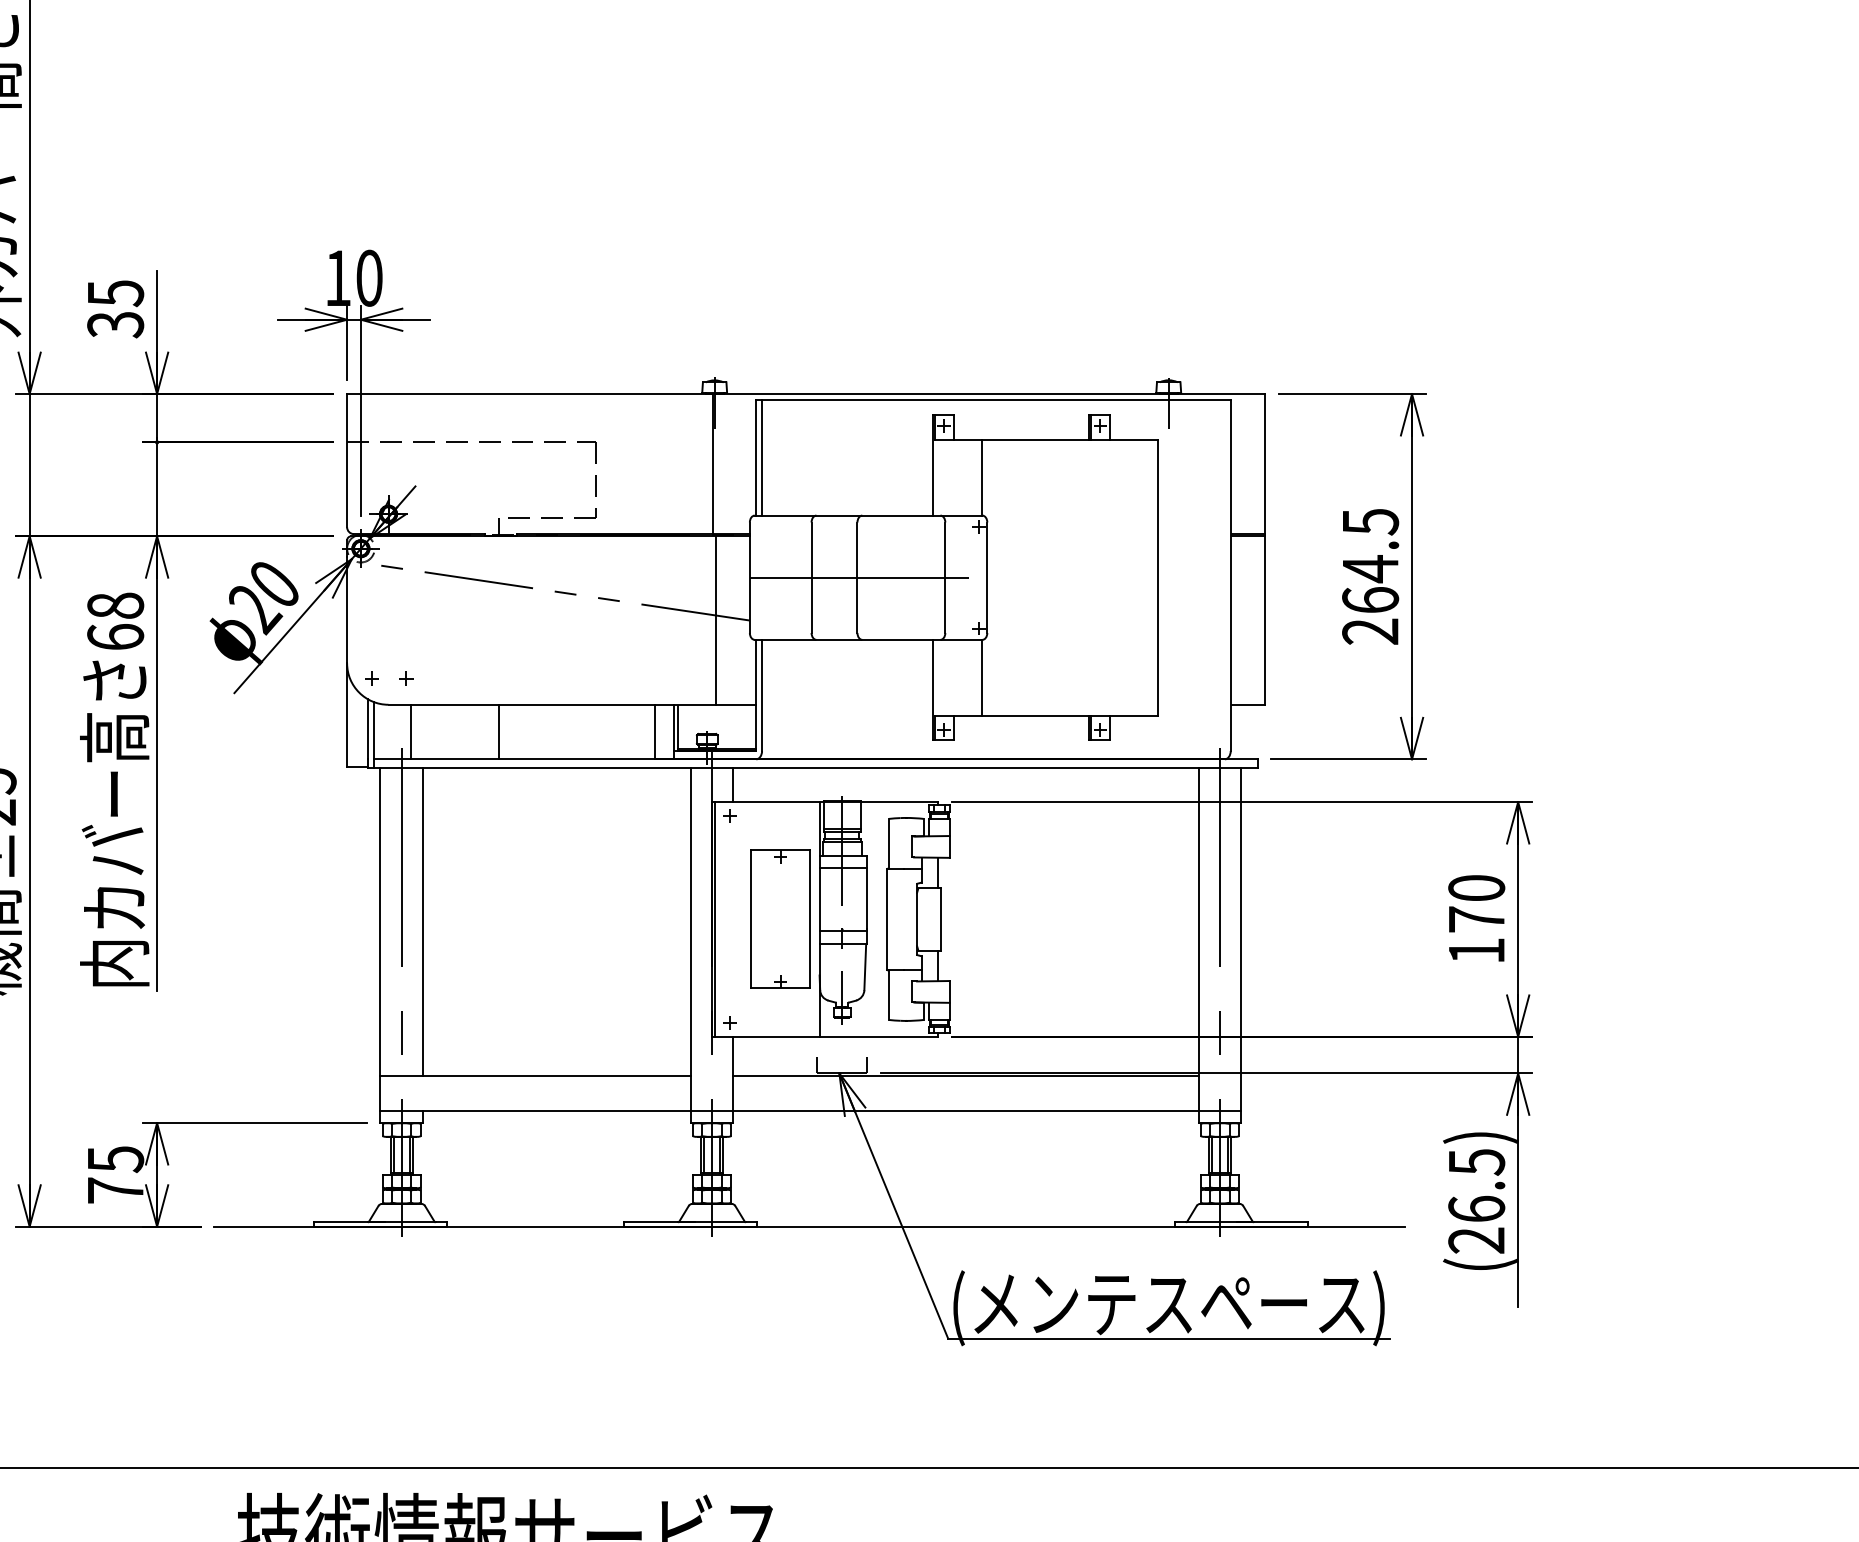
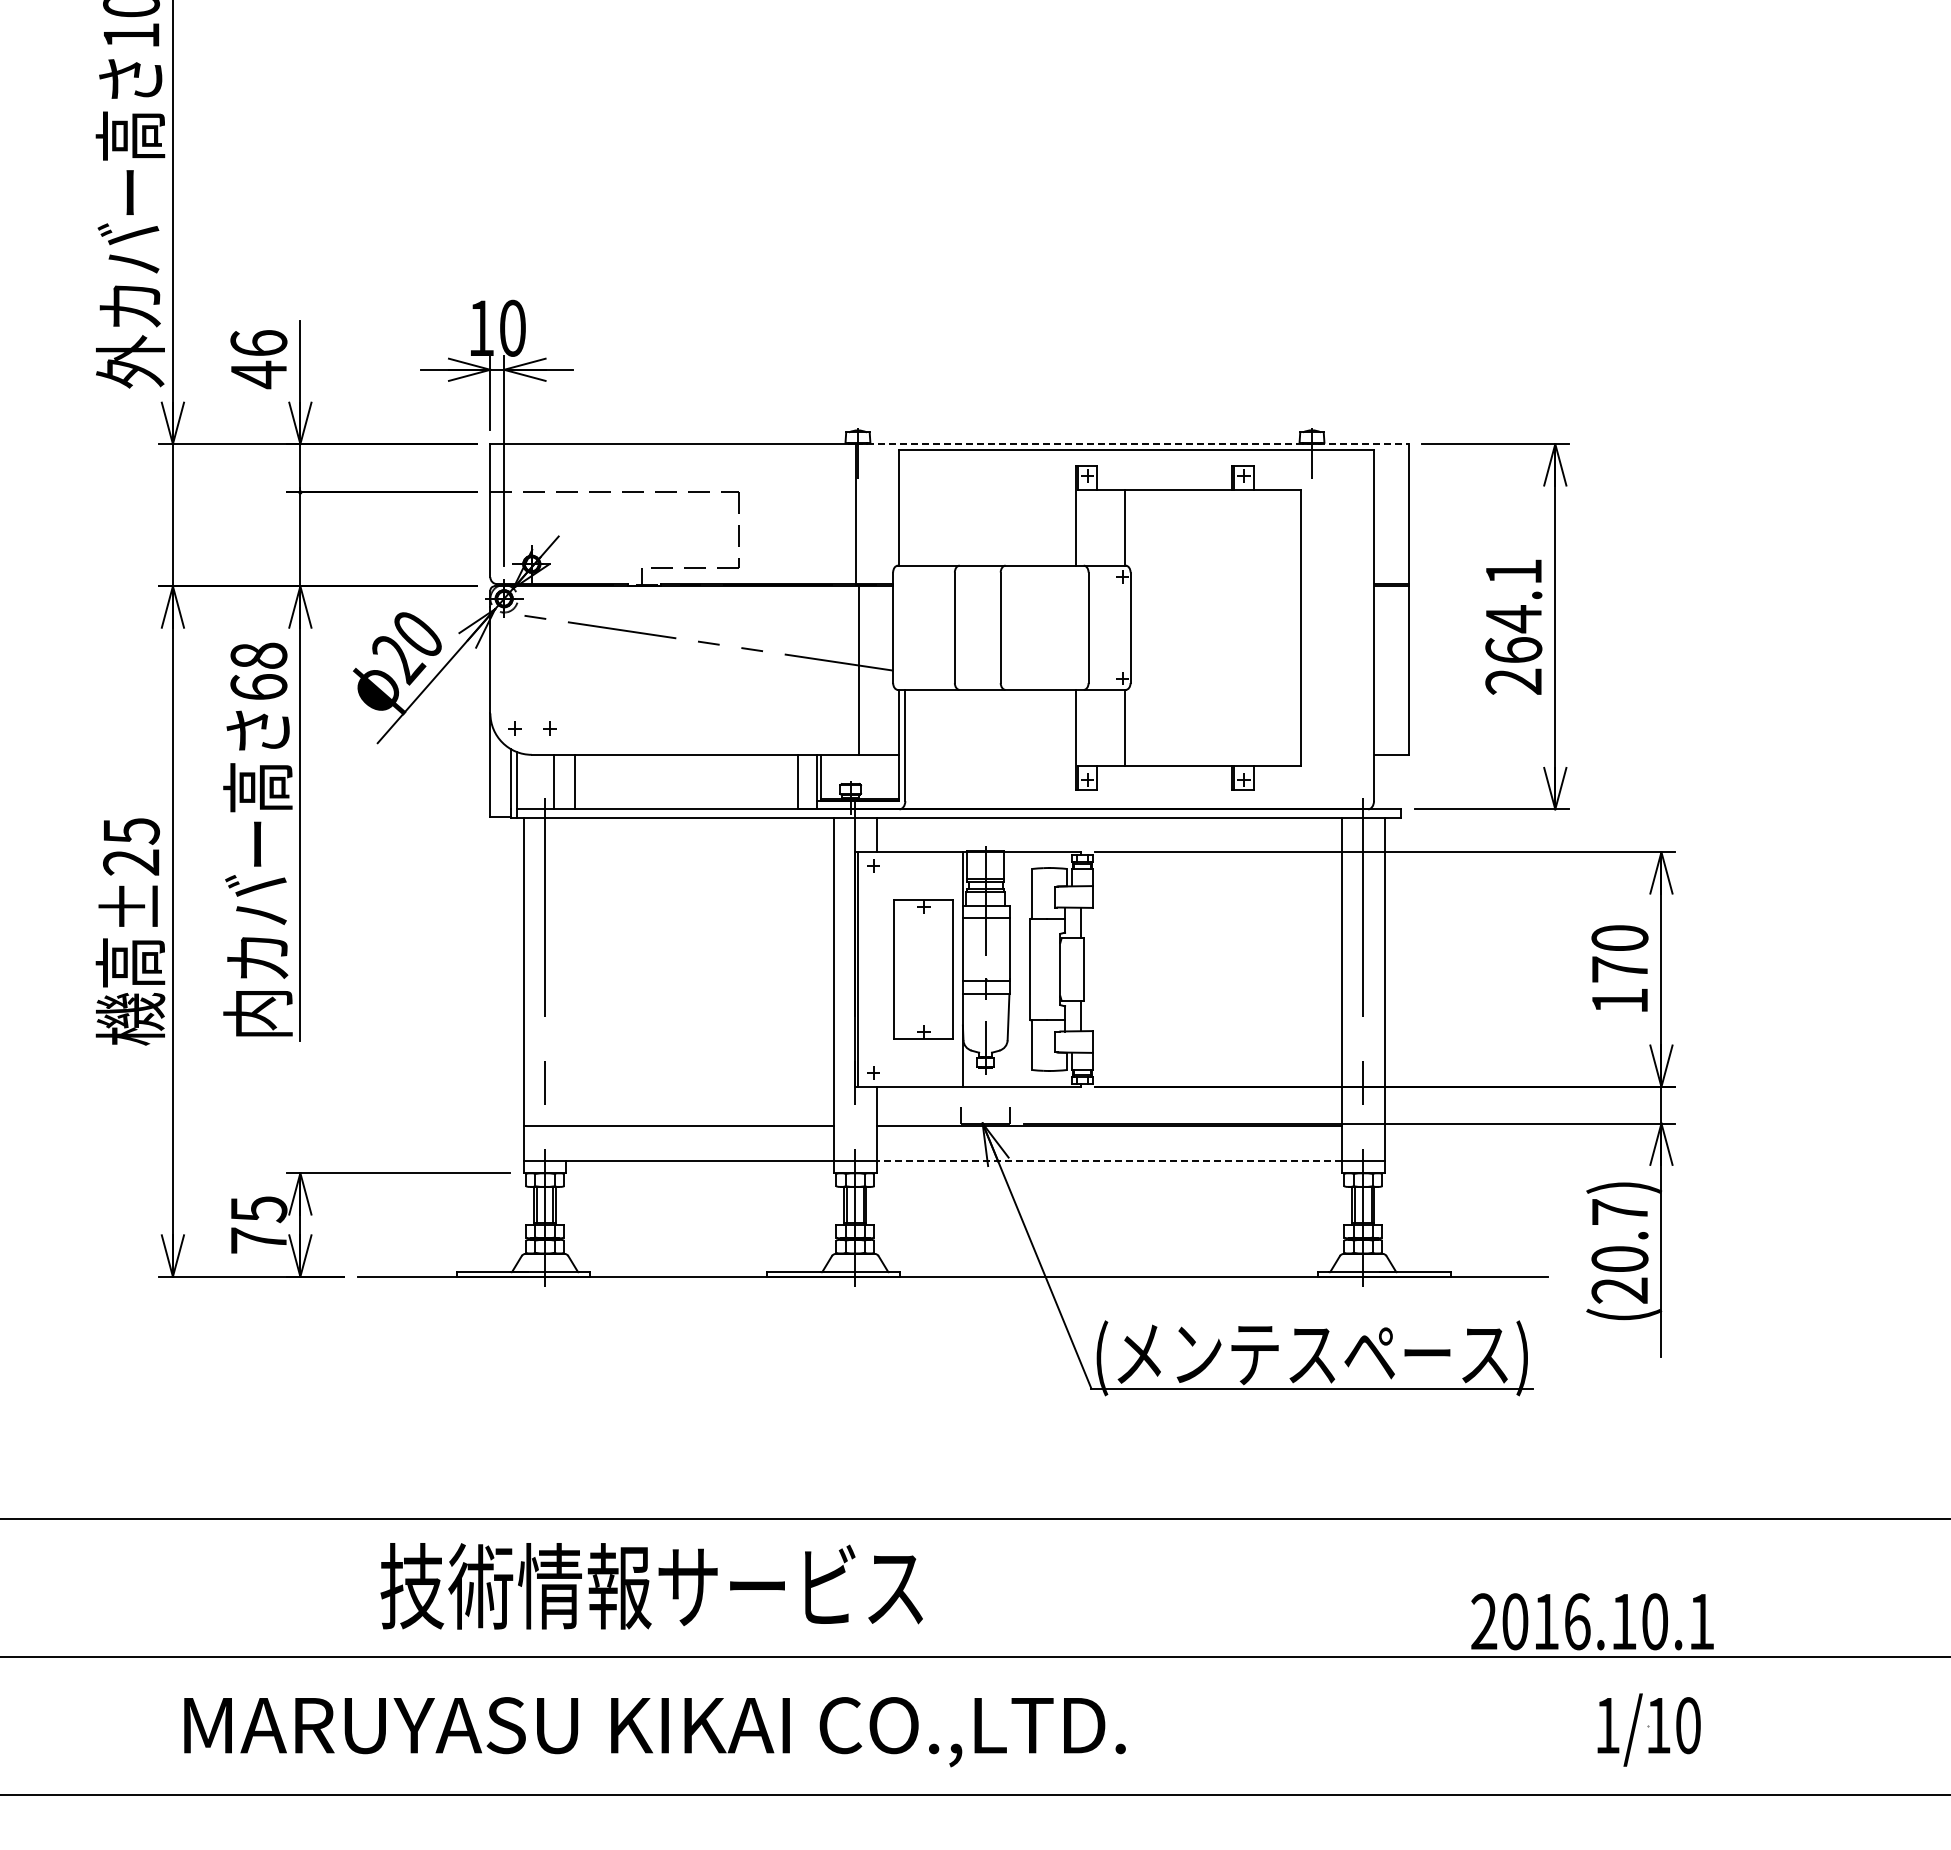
text: (115, 309) -> (258, 359), 35 -> 46
line: (989, 394) -> (1132, 444), solid -> dashed
line: (762, 457) -> (905, 507), removed
text: (1371, 522) -> (1514, 572), 264.5 -> 264.1
line: (868, 577) -> (1011, 627), removed
line: (499, 731) -> (575, 781), moved
line: (423, 921) -> (566, 971), removed
line: (966, 1110) -> (1109, 1160), solid -> dashed
text: (1476, 1185) -> (1619, 1235), (26.5) -> (20.7)

